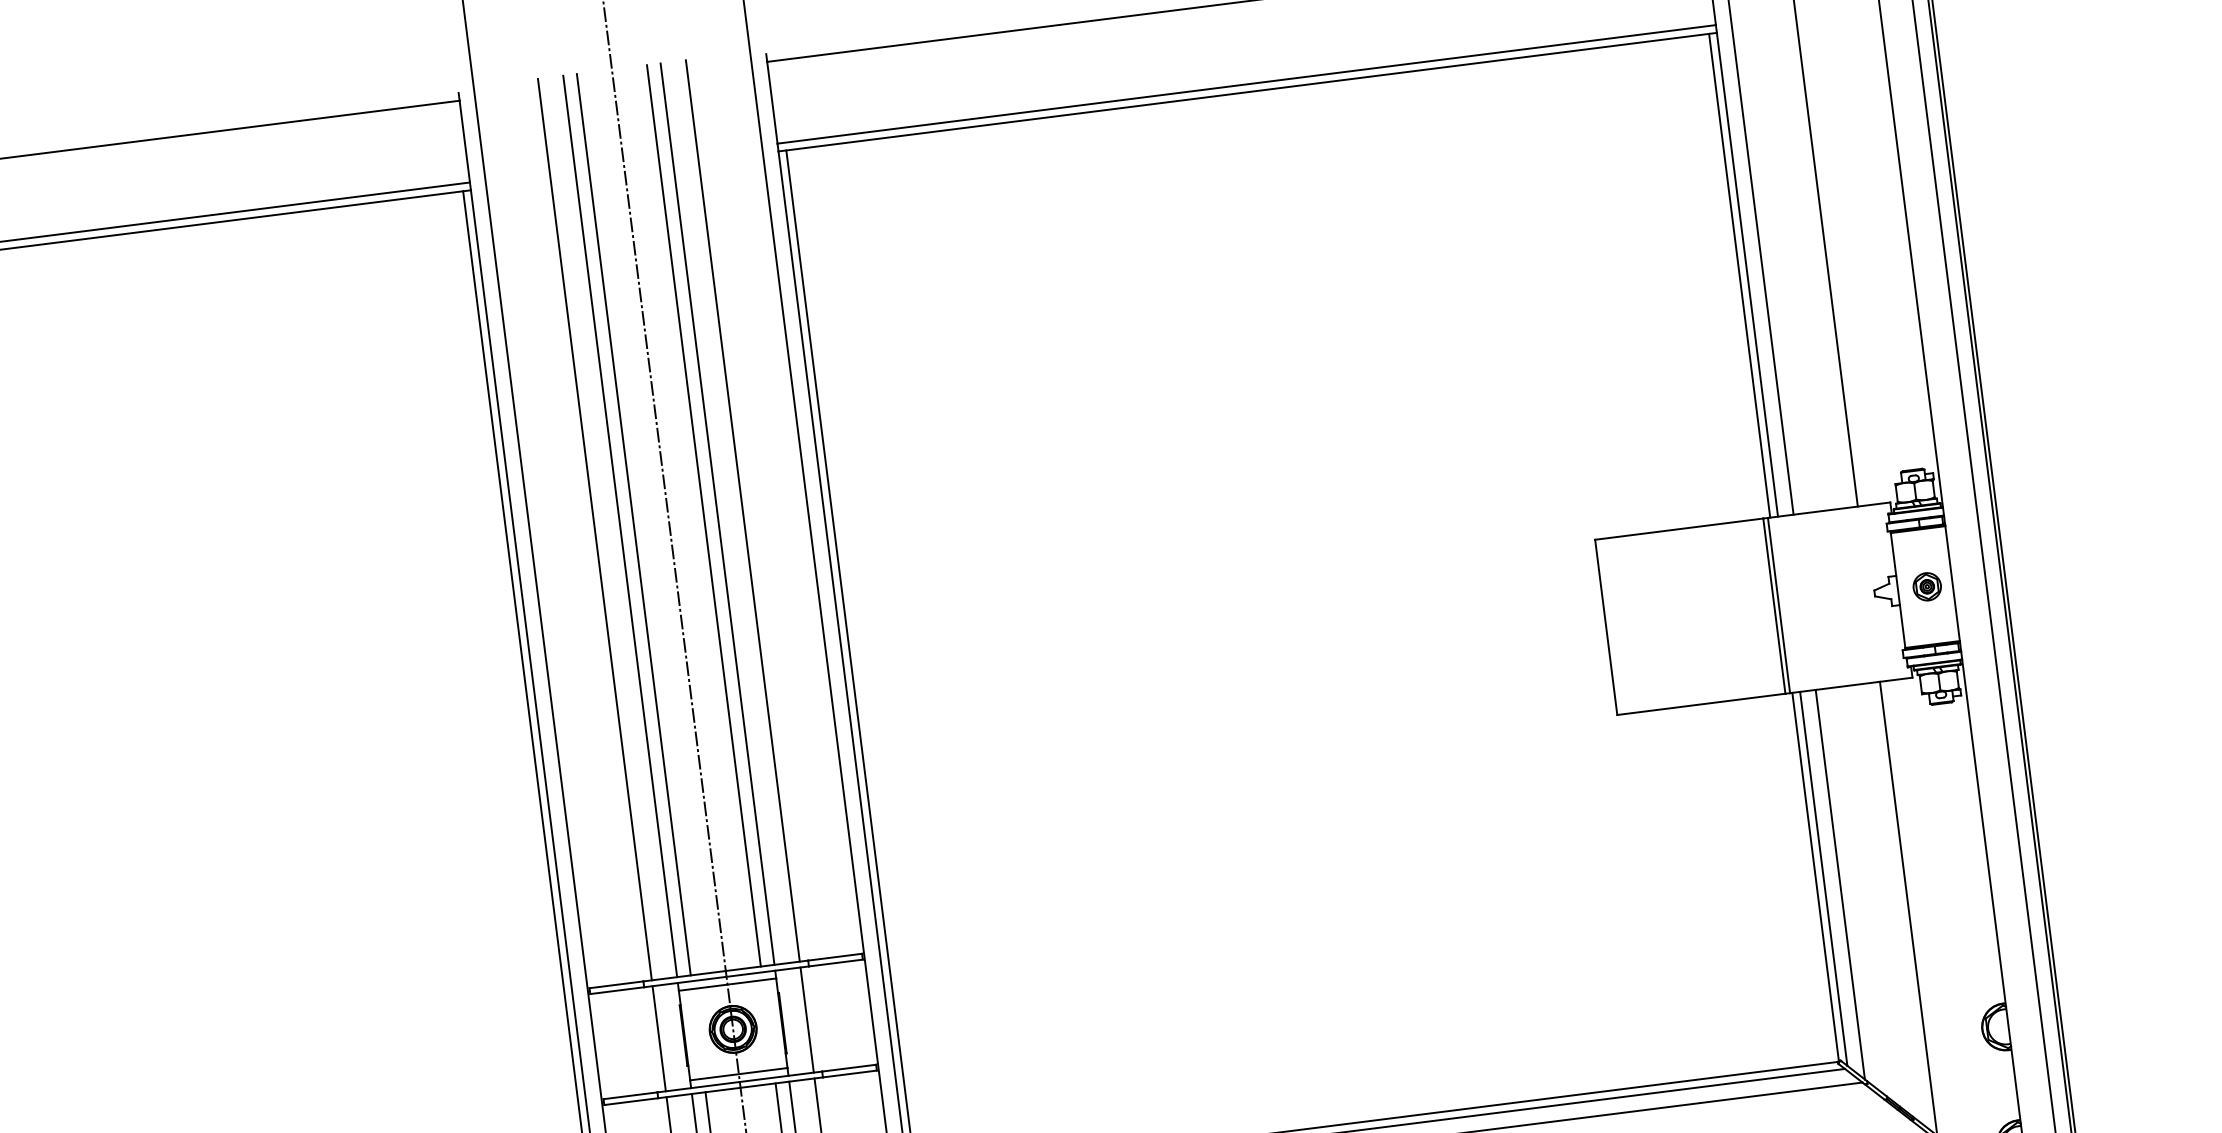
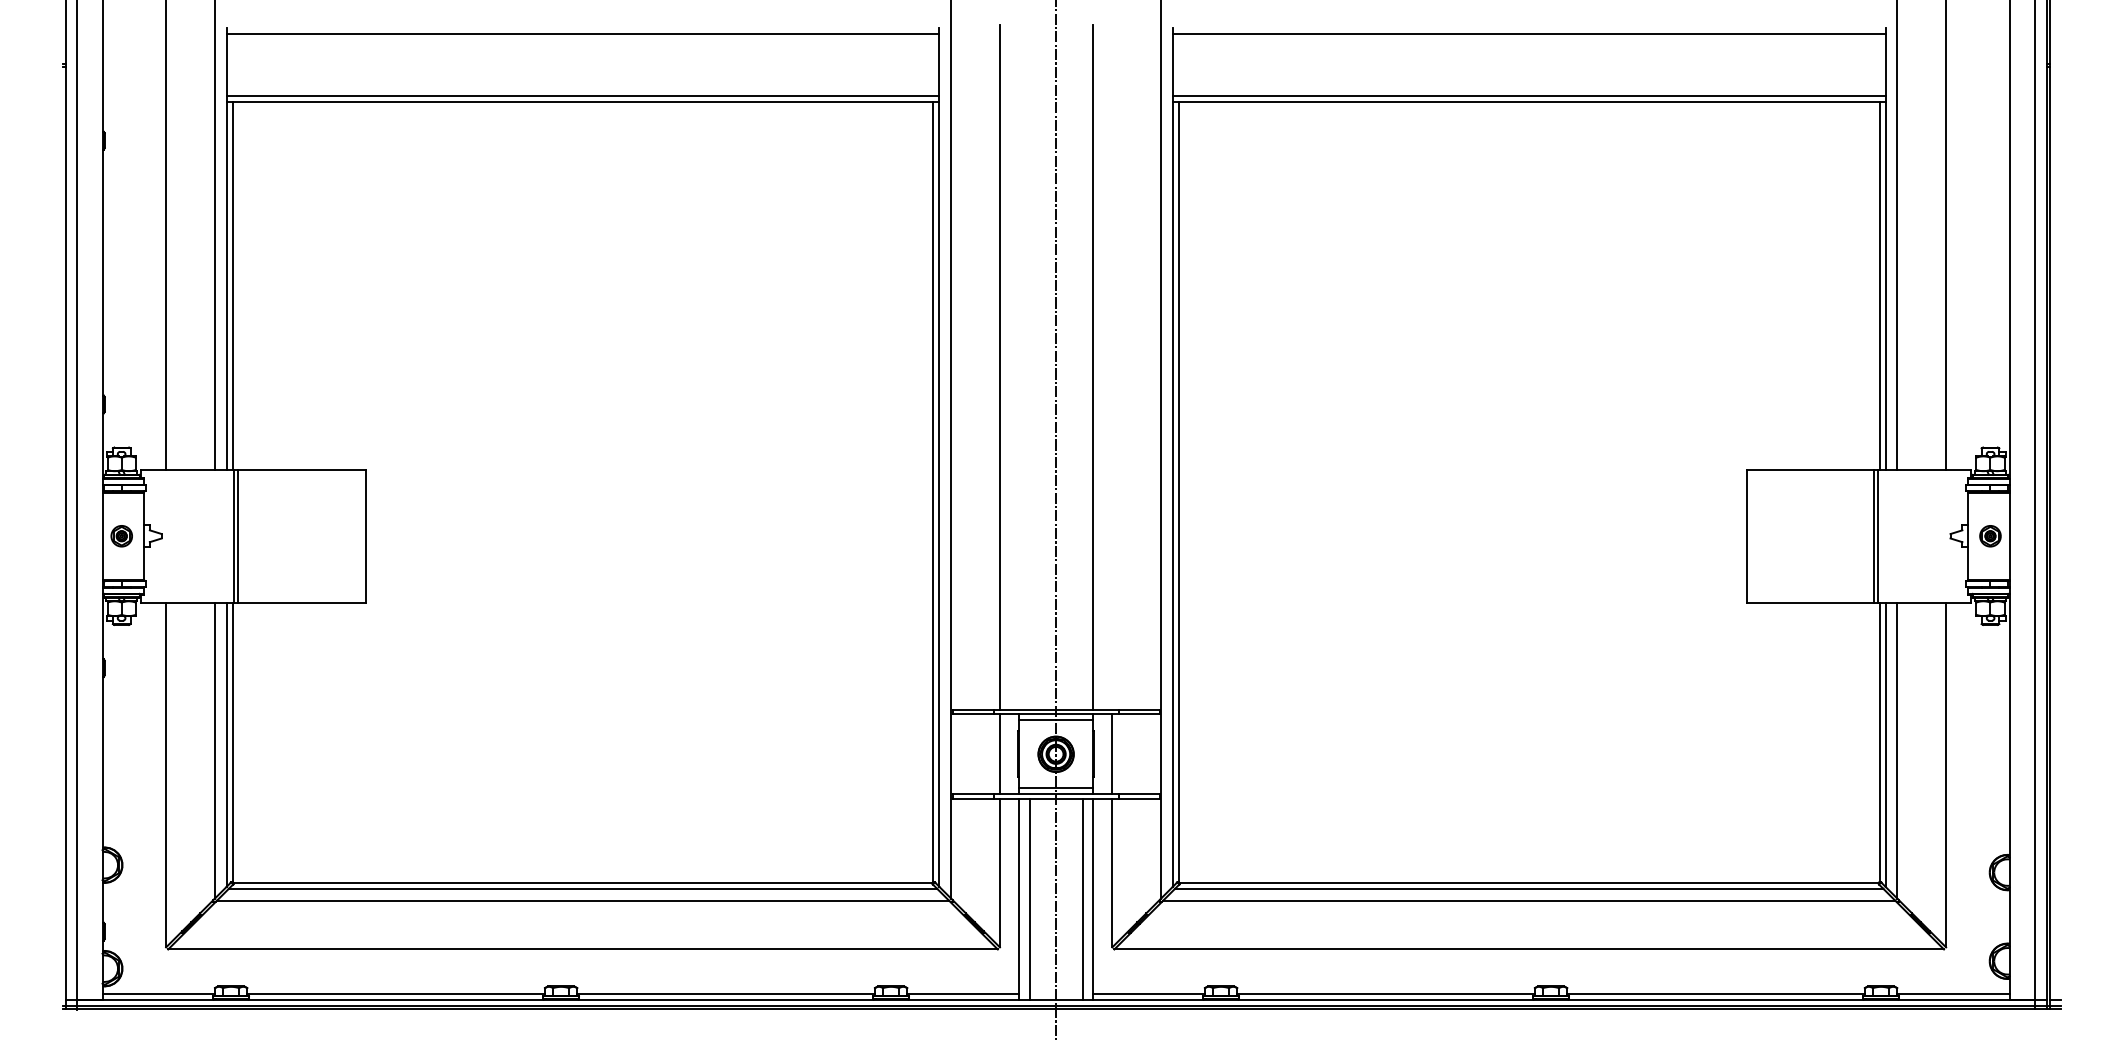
line: (743, 510) -> (1112, 367), removed
line: (703, 515) -> (1082, 367), removed
line: (633, 524) -> (1029, 367), removed
line: (620, 526) -> (1019, 367), removed

